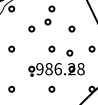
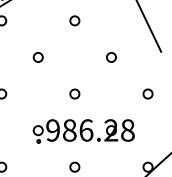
part: (47, 21) -> (66, 43), removed
part: (69, 52) -> (106, 100), removed

